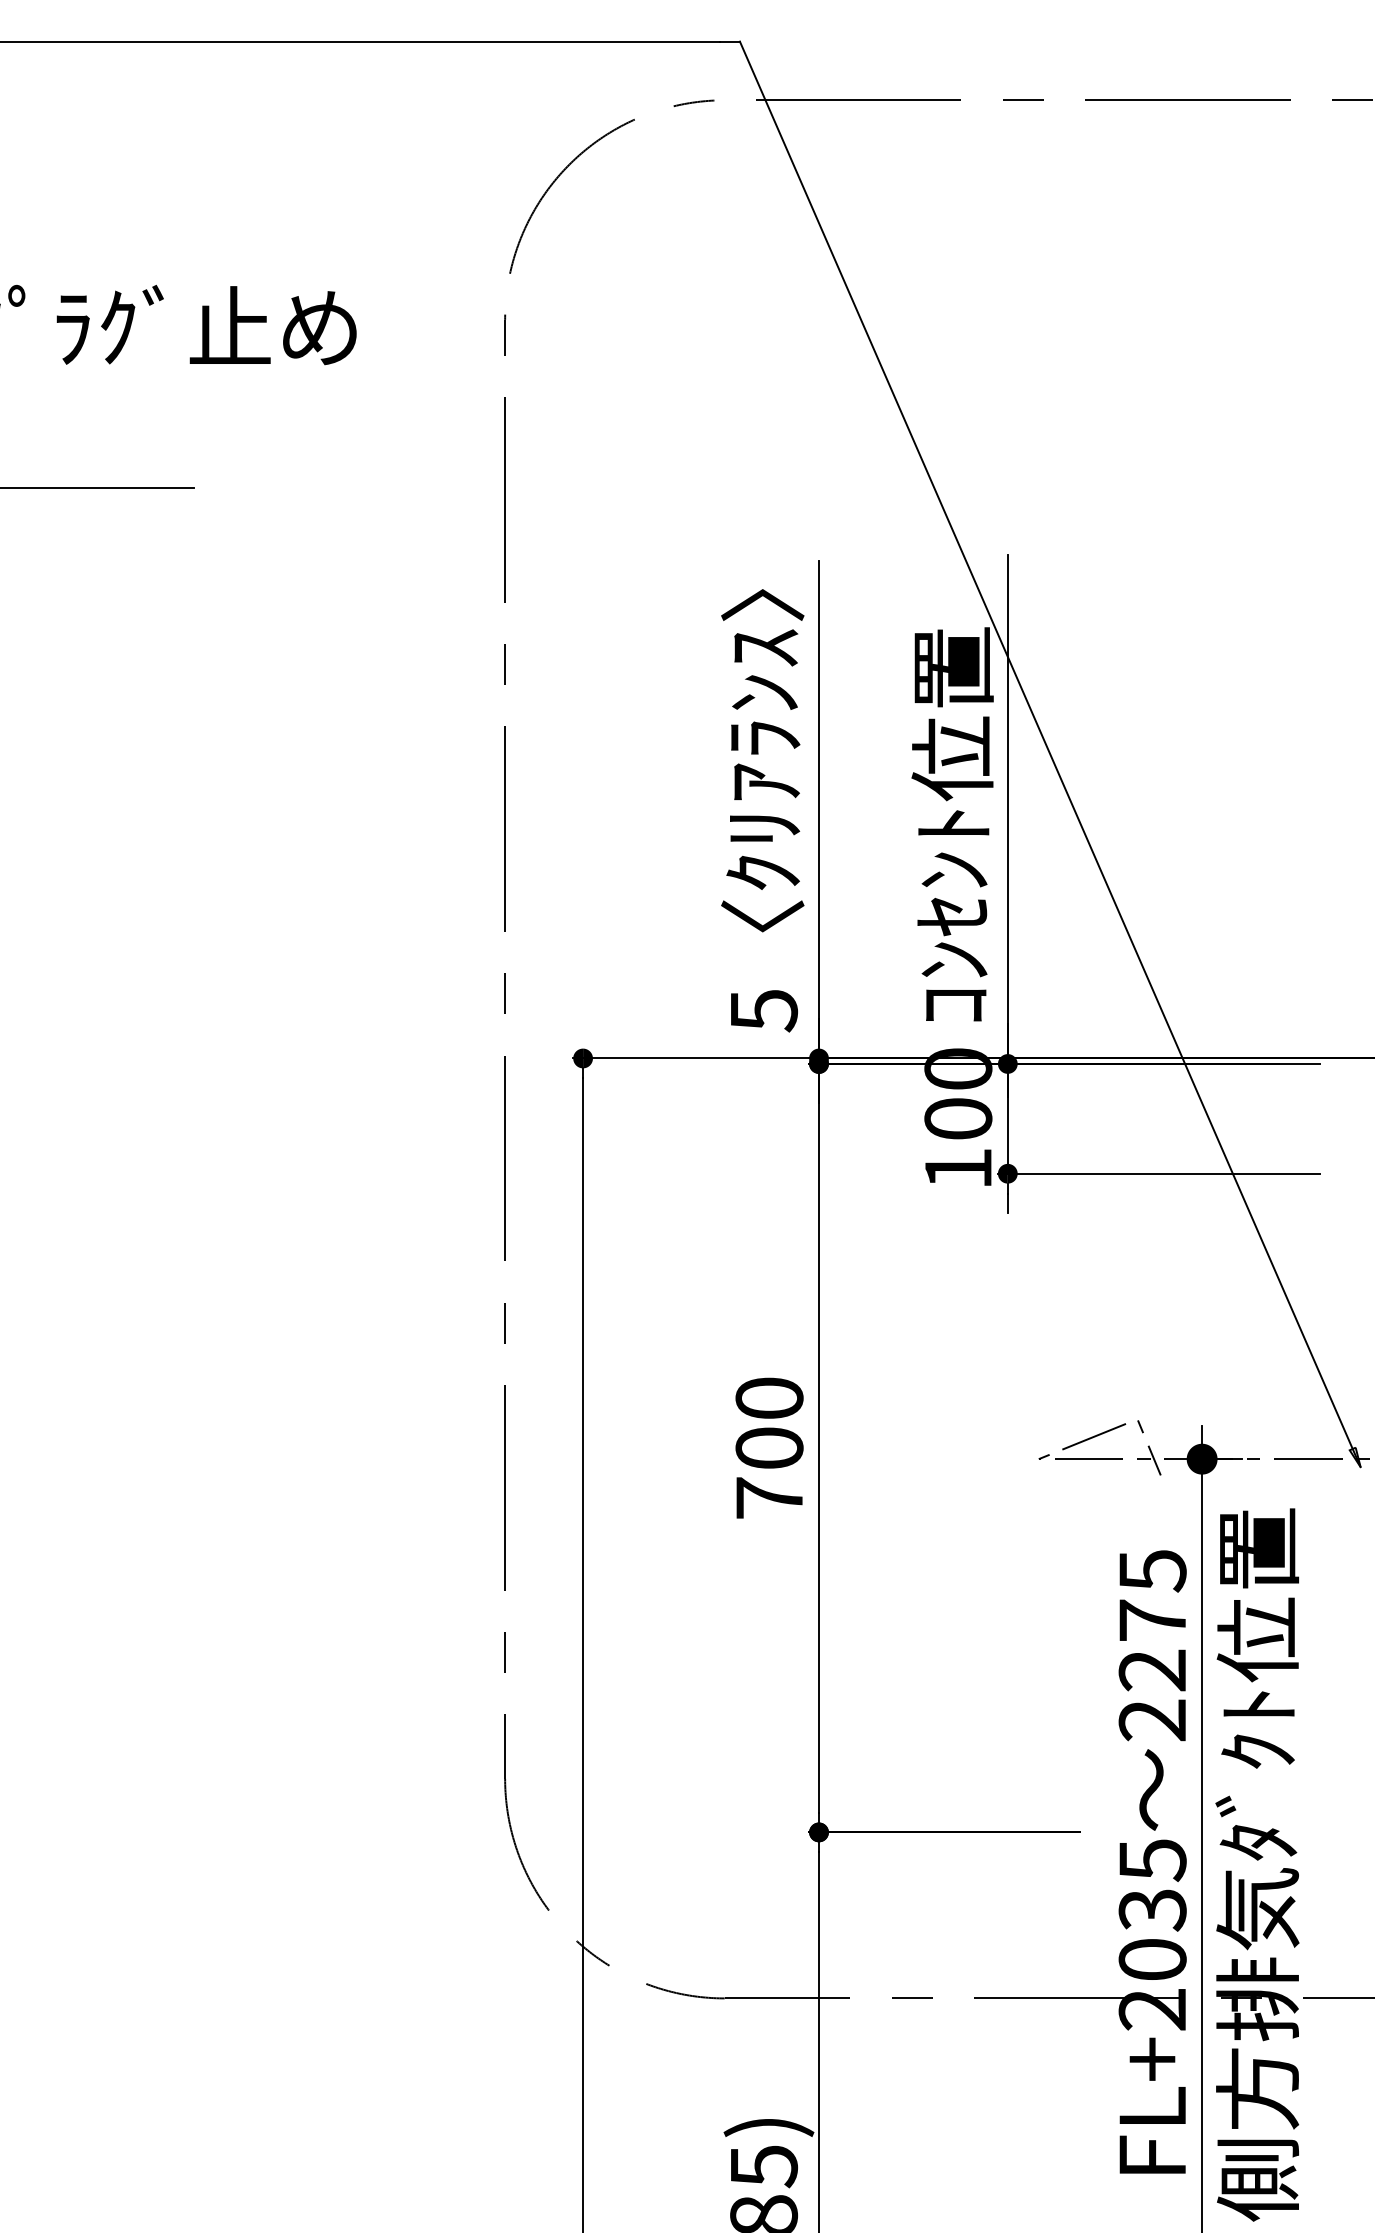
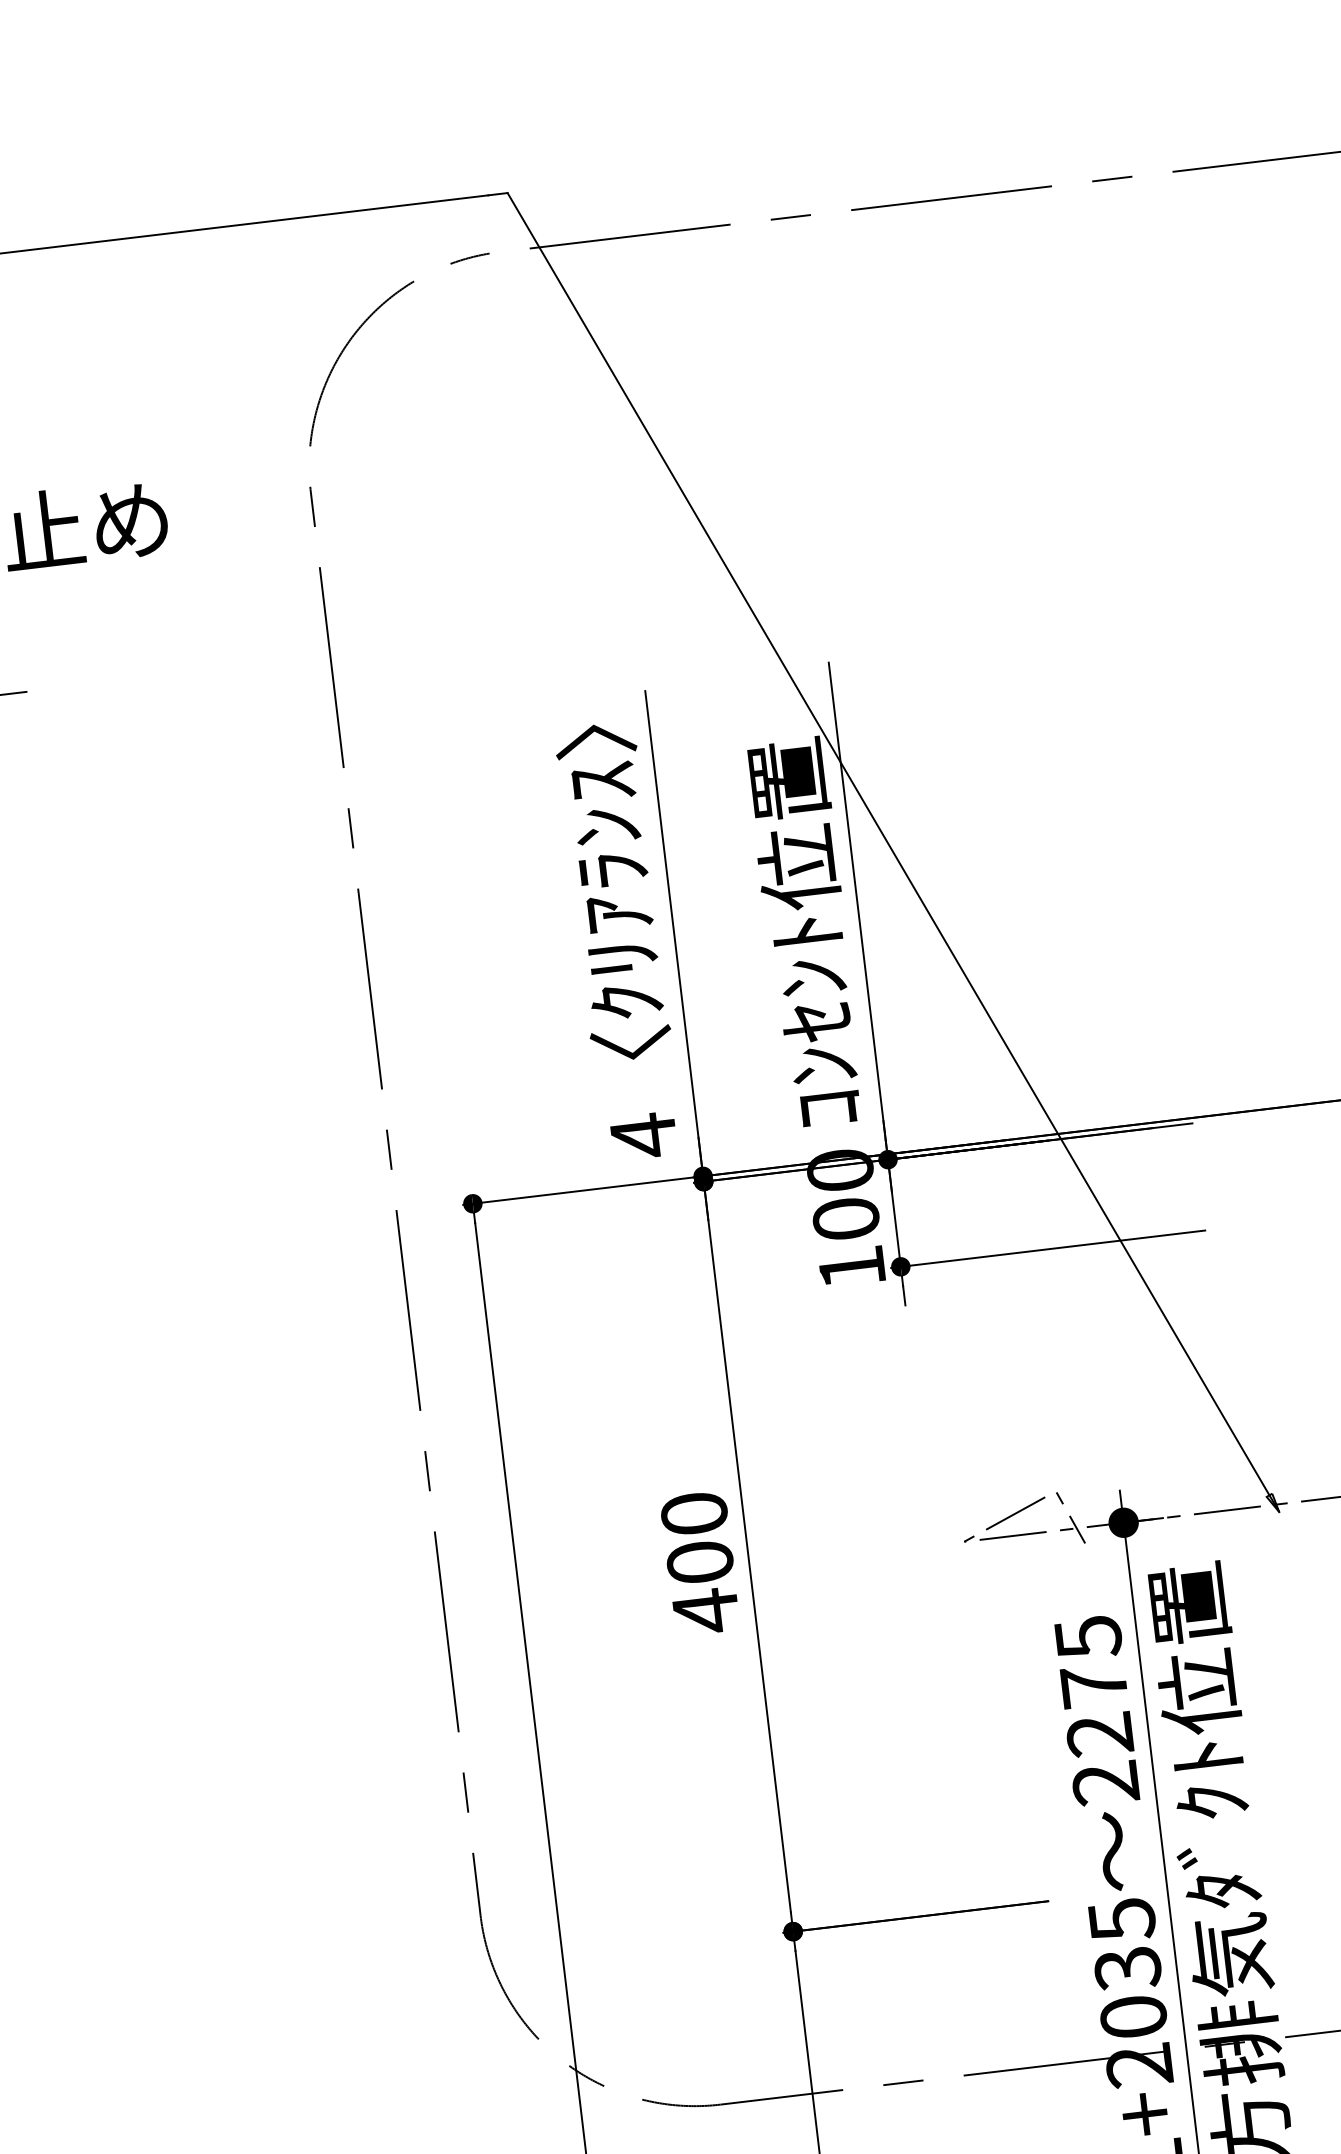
text: (764, 1010) -> (644, 1135), 5 -> 4
text: (769, 1498) -> (706, 1611), 700 -> 400

